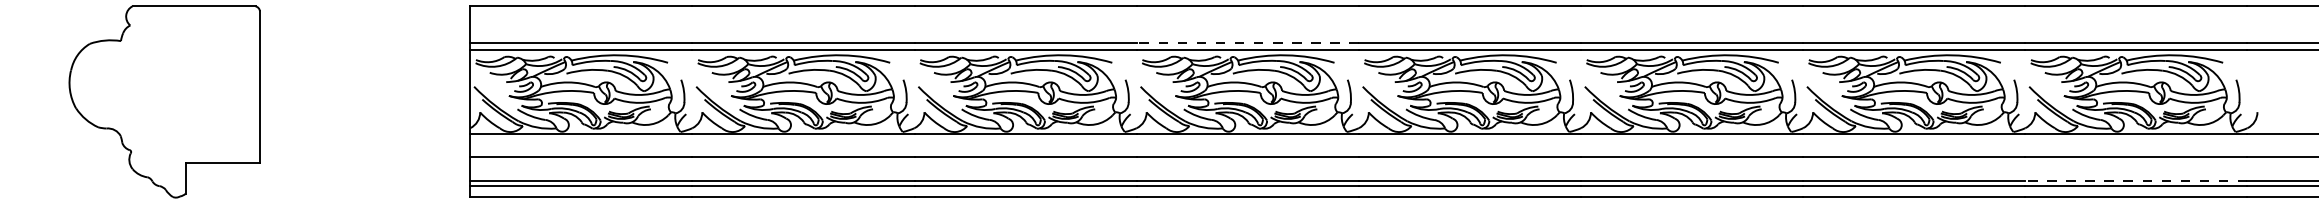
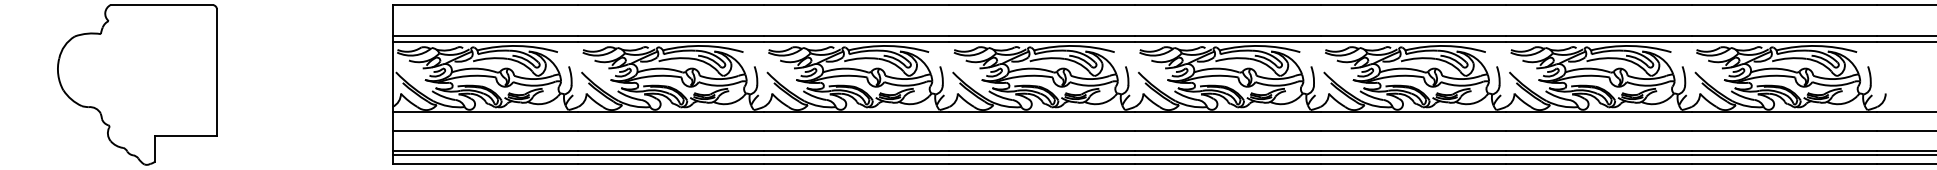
line: (1247, 43) -> (1042, 36), dashed -> solid
line: (2135, 181) -> (1783, 151), dashed -> solid

